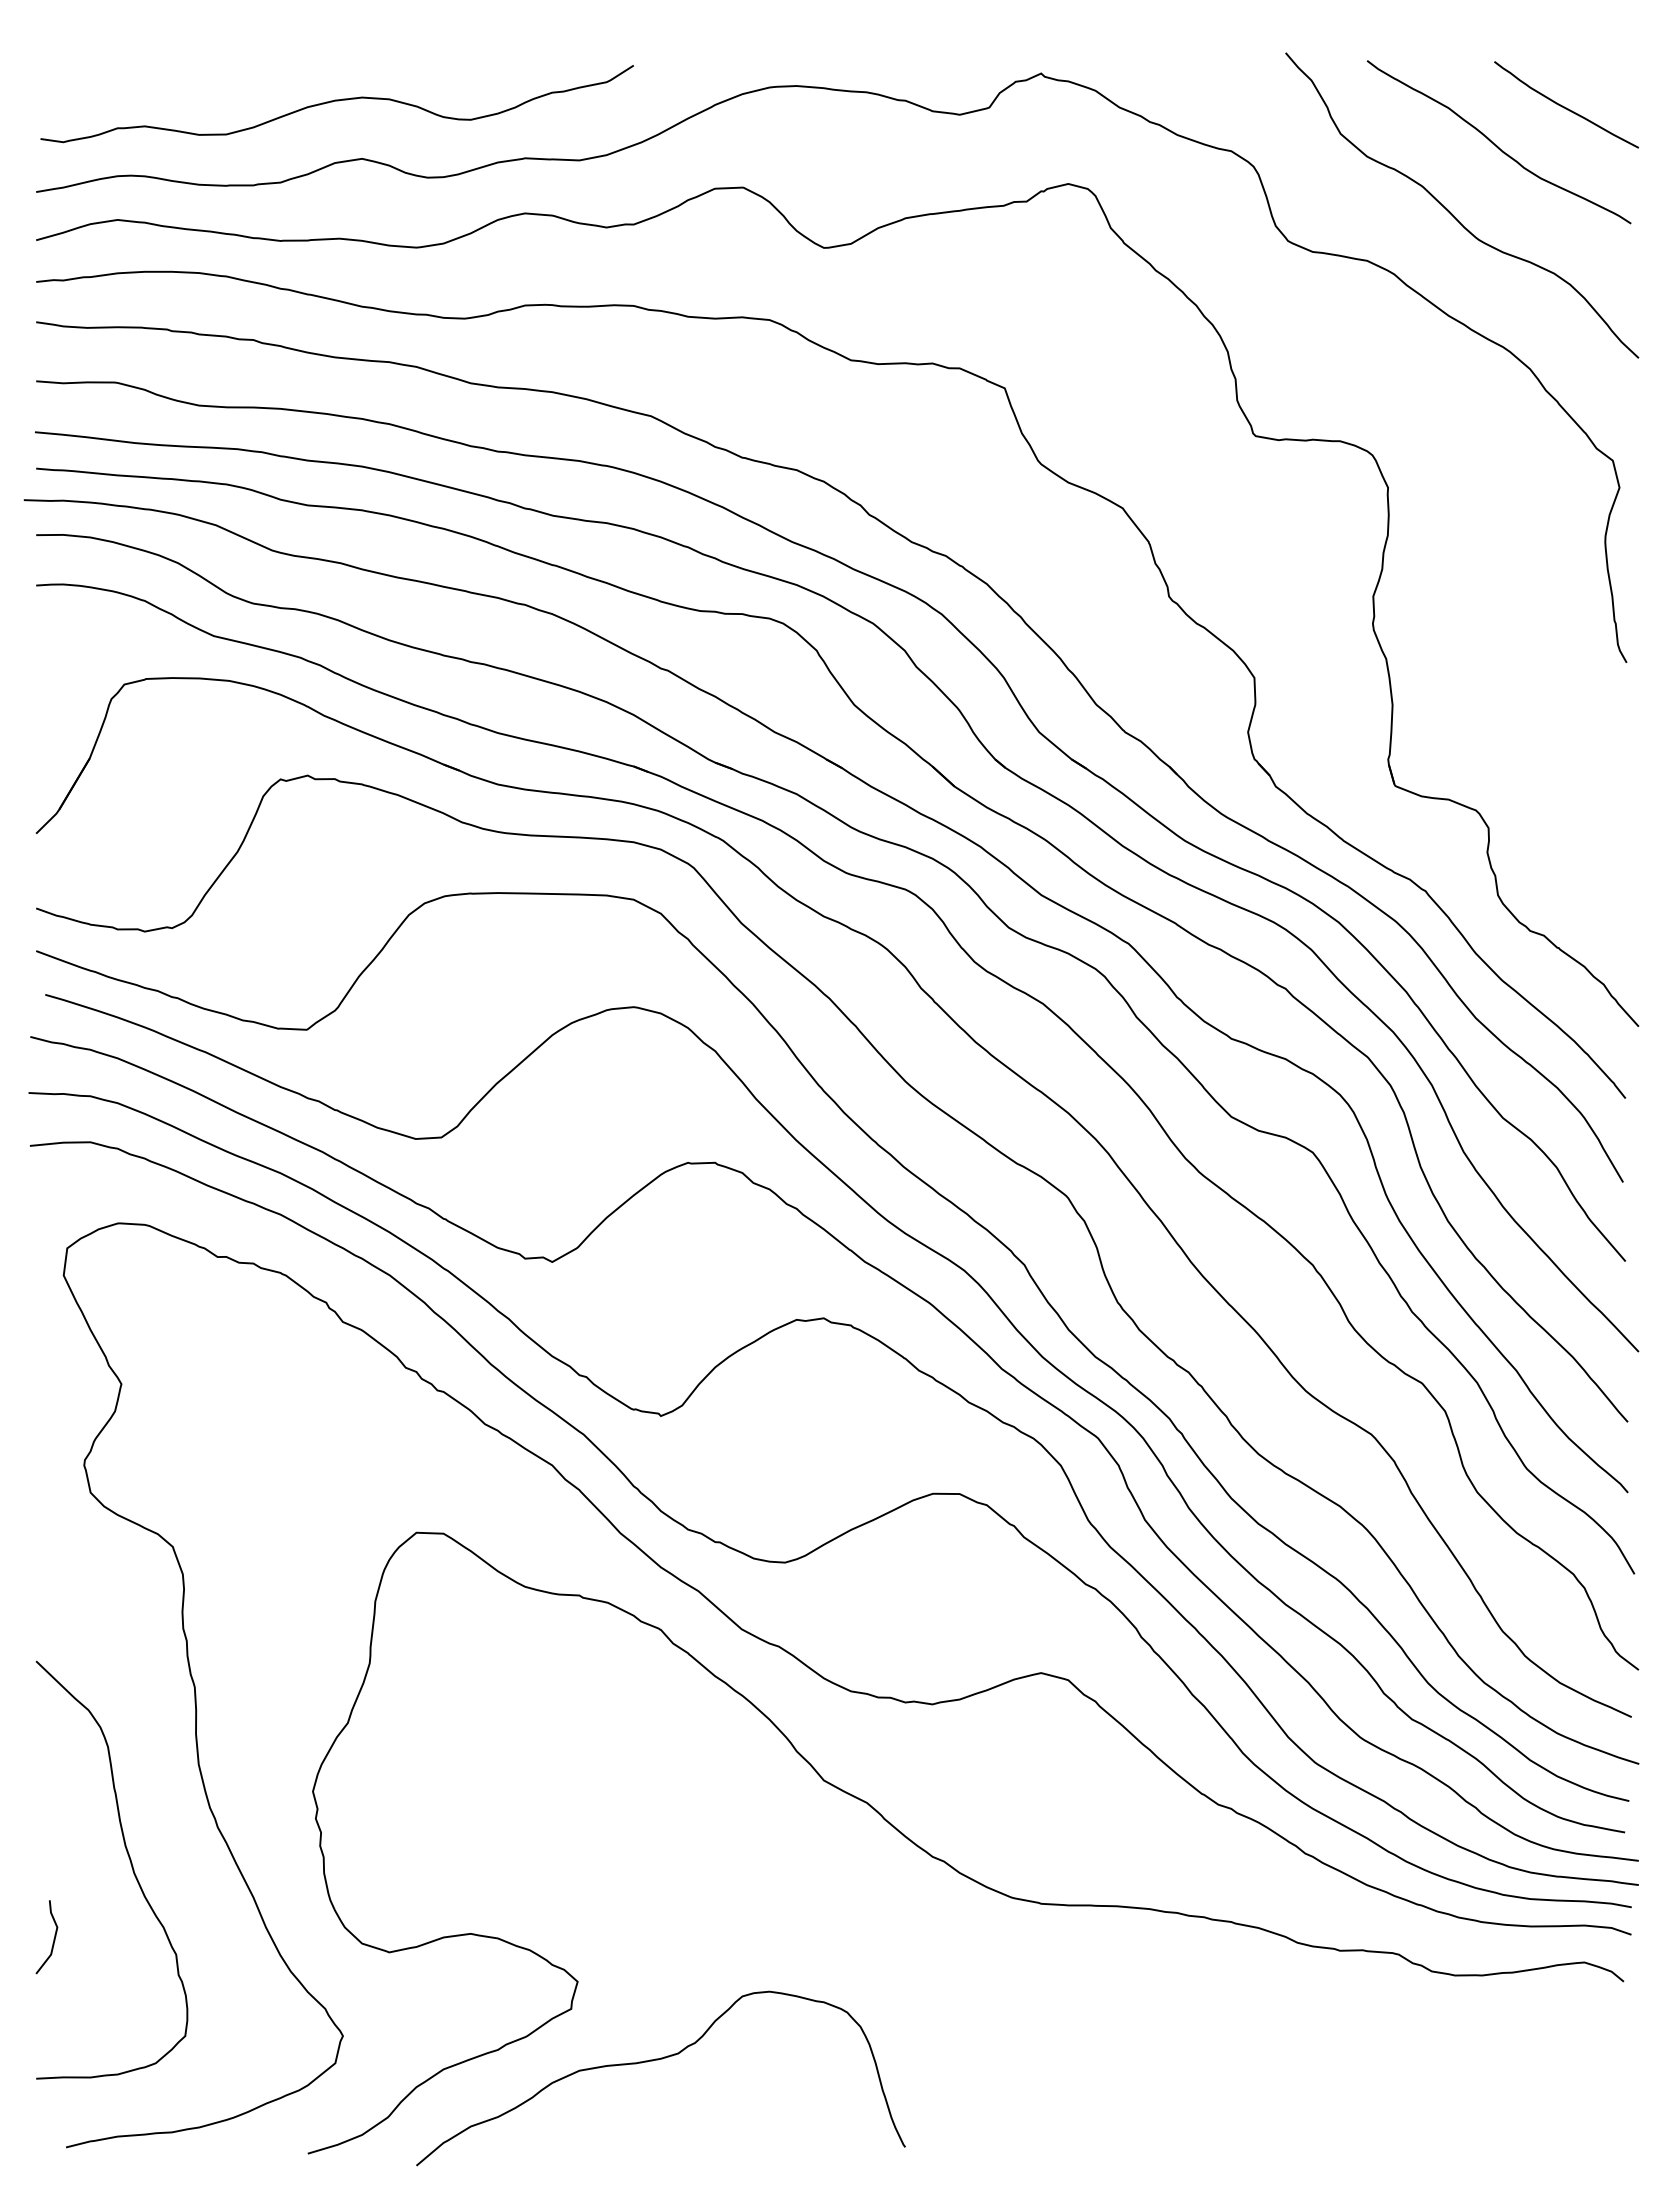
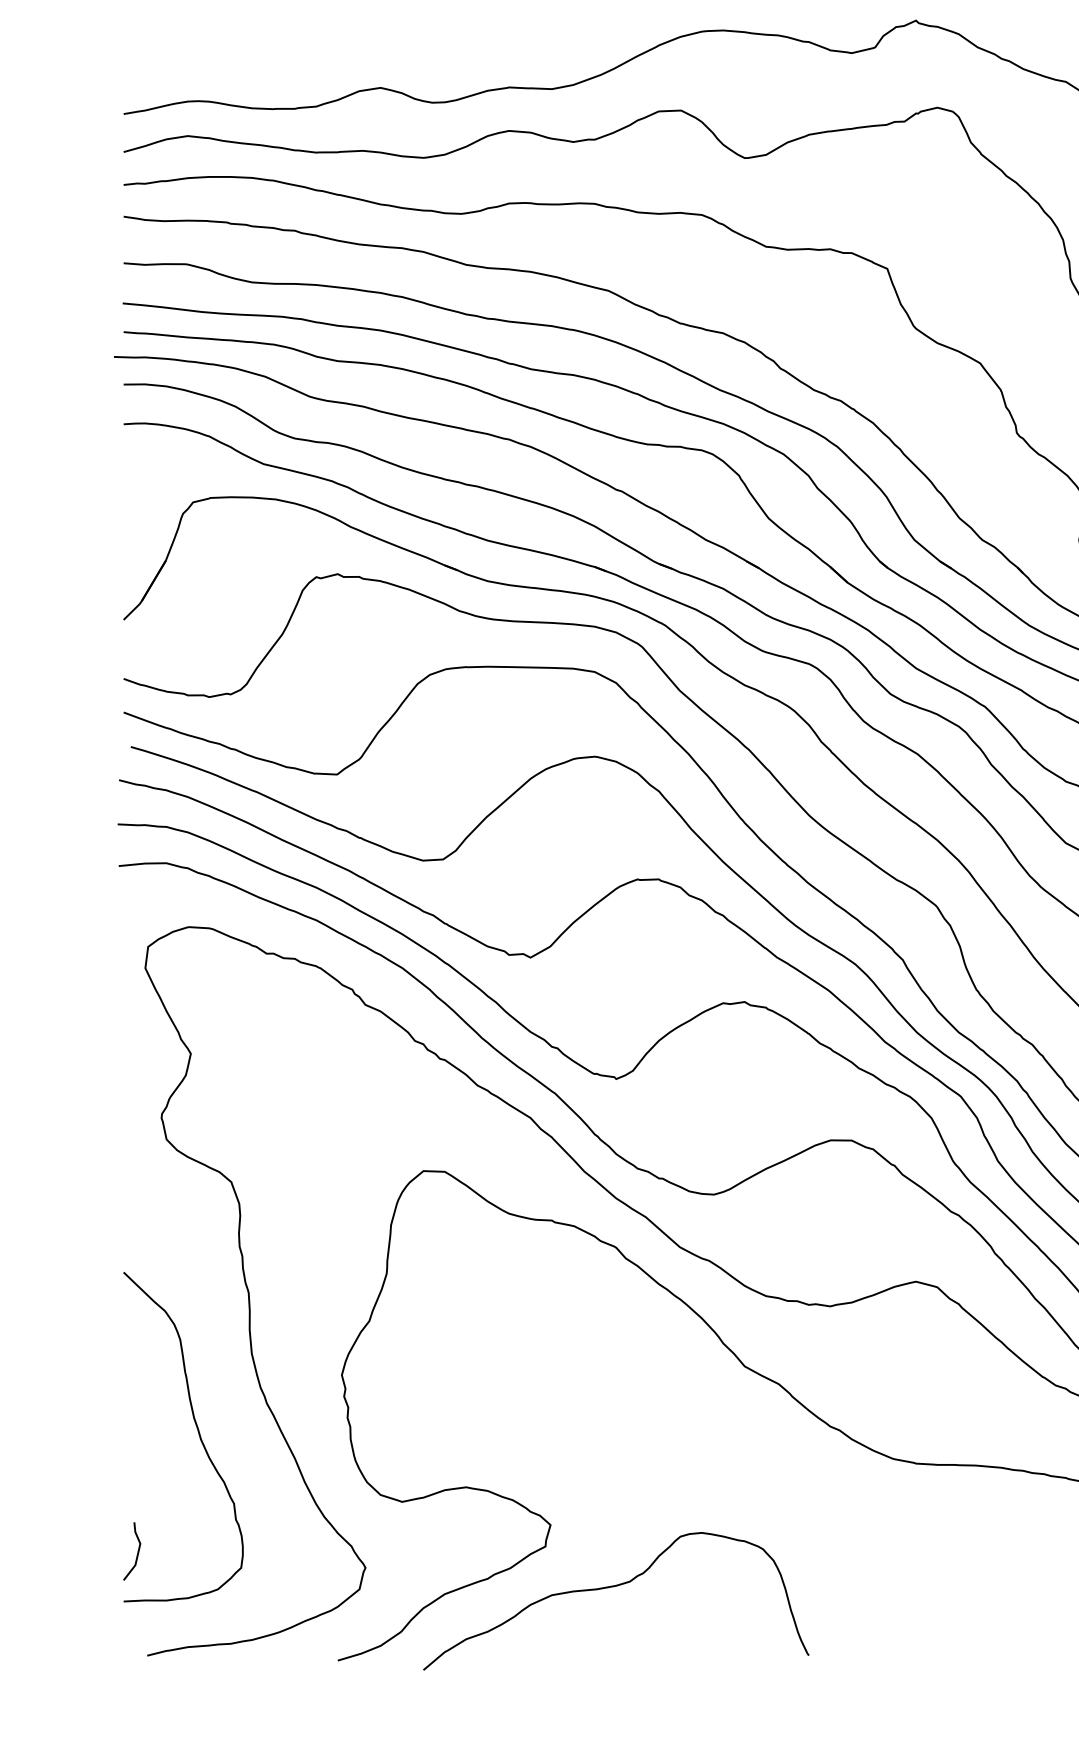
curve: (336, 101) -> (360, 42), removed
line: (53, 1938) -> (137, 1552), moved

